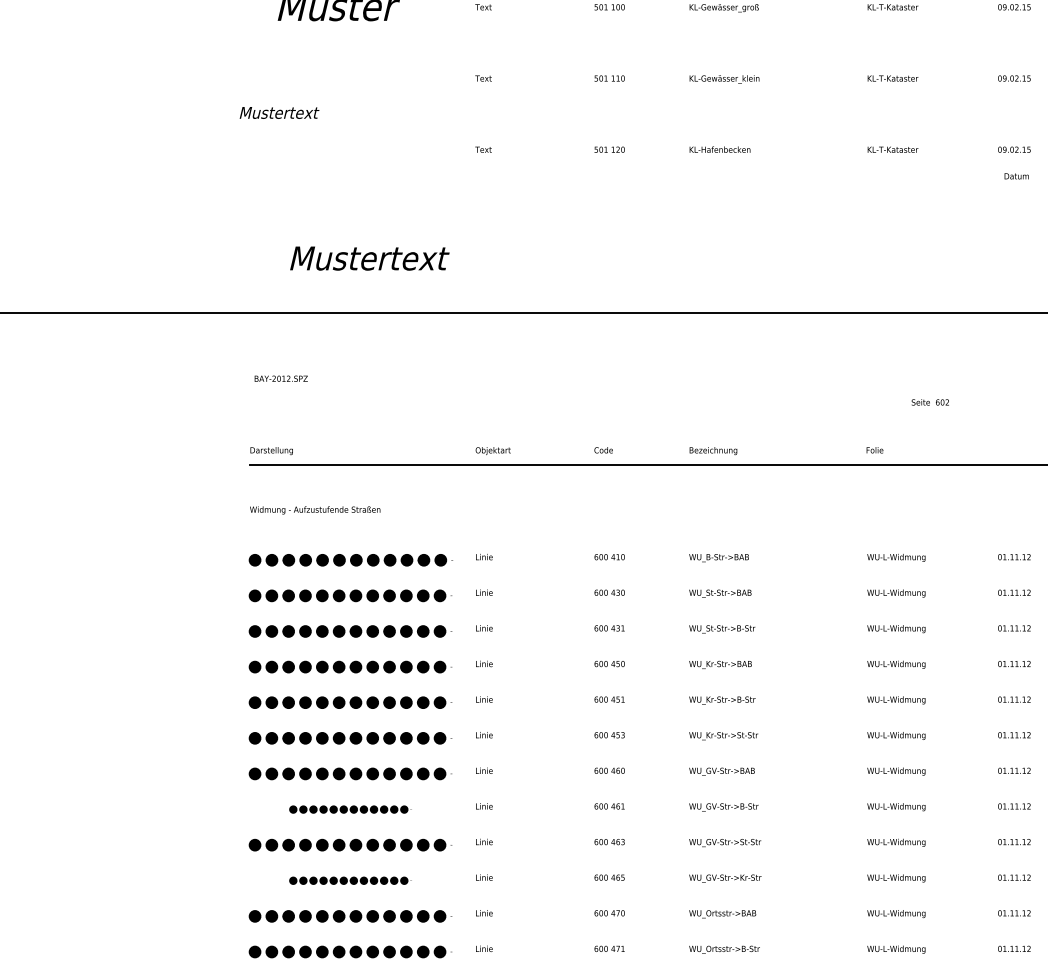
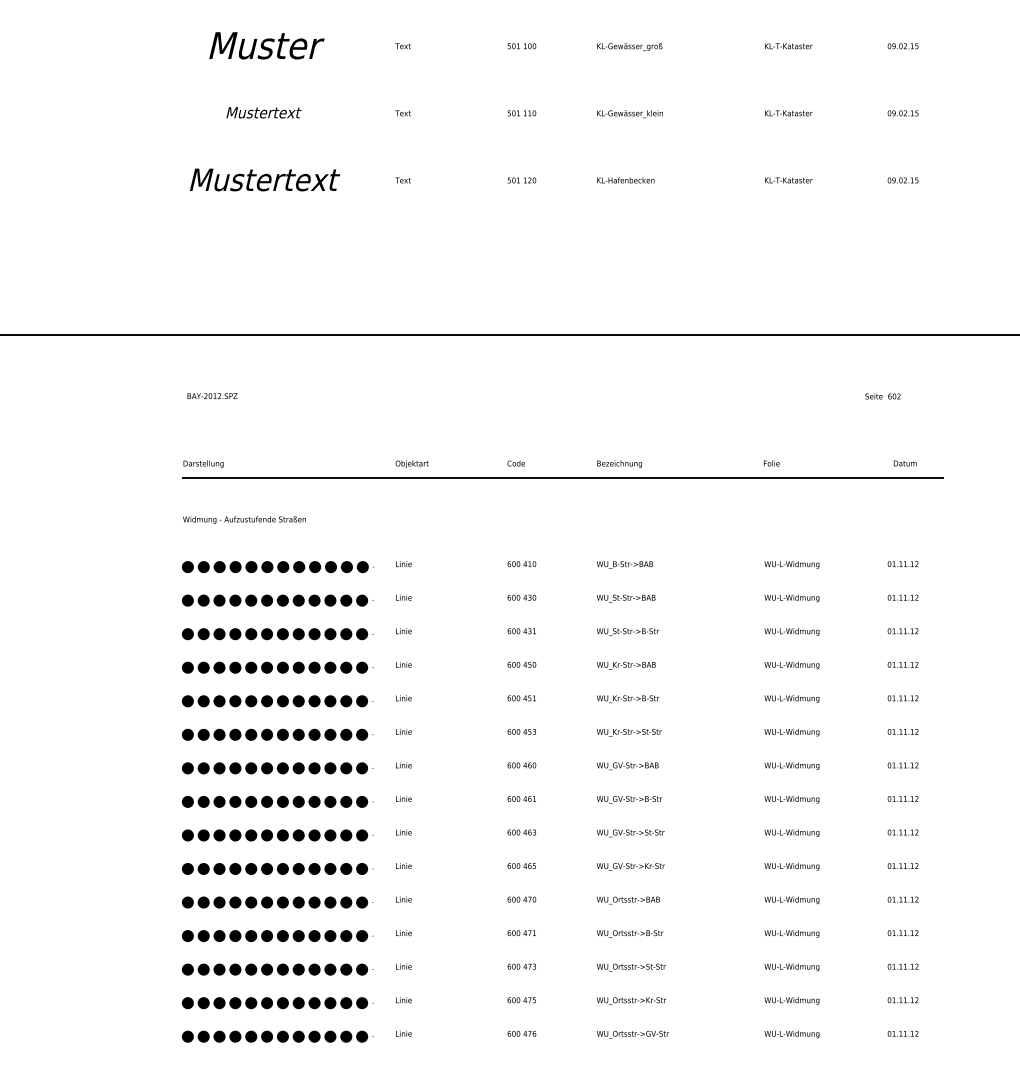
text: (279, 112) -> (263, 112), moved
text: (1015, 176) -> (904, 463), moved
text: (370, 258) -> (265, 179), moved
text: (929, 402) -> (882, 396), moved
part: (350, 809) -> (277, 801), size x1.67
part: (350, 880) -> (277, 868), size x1.67

